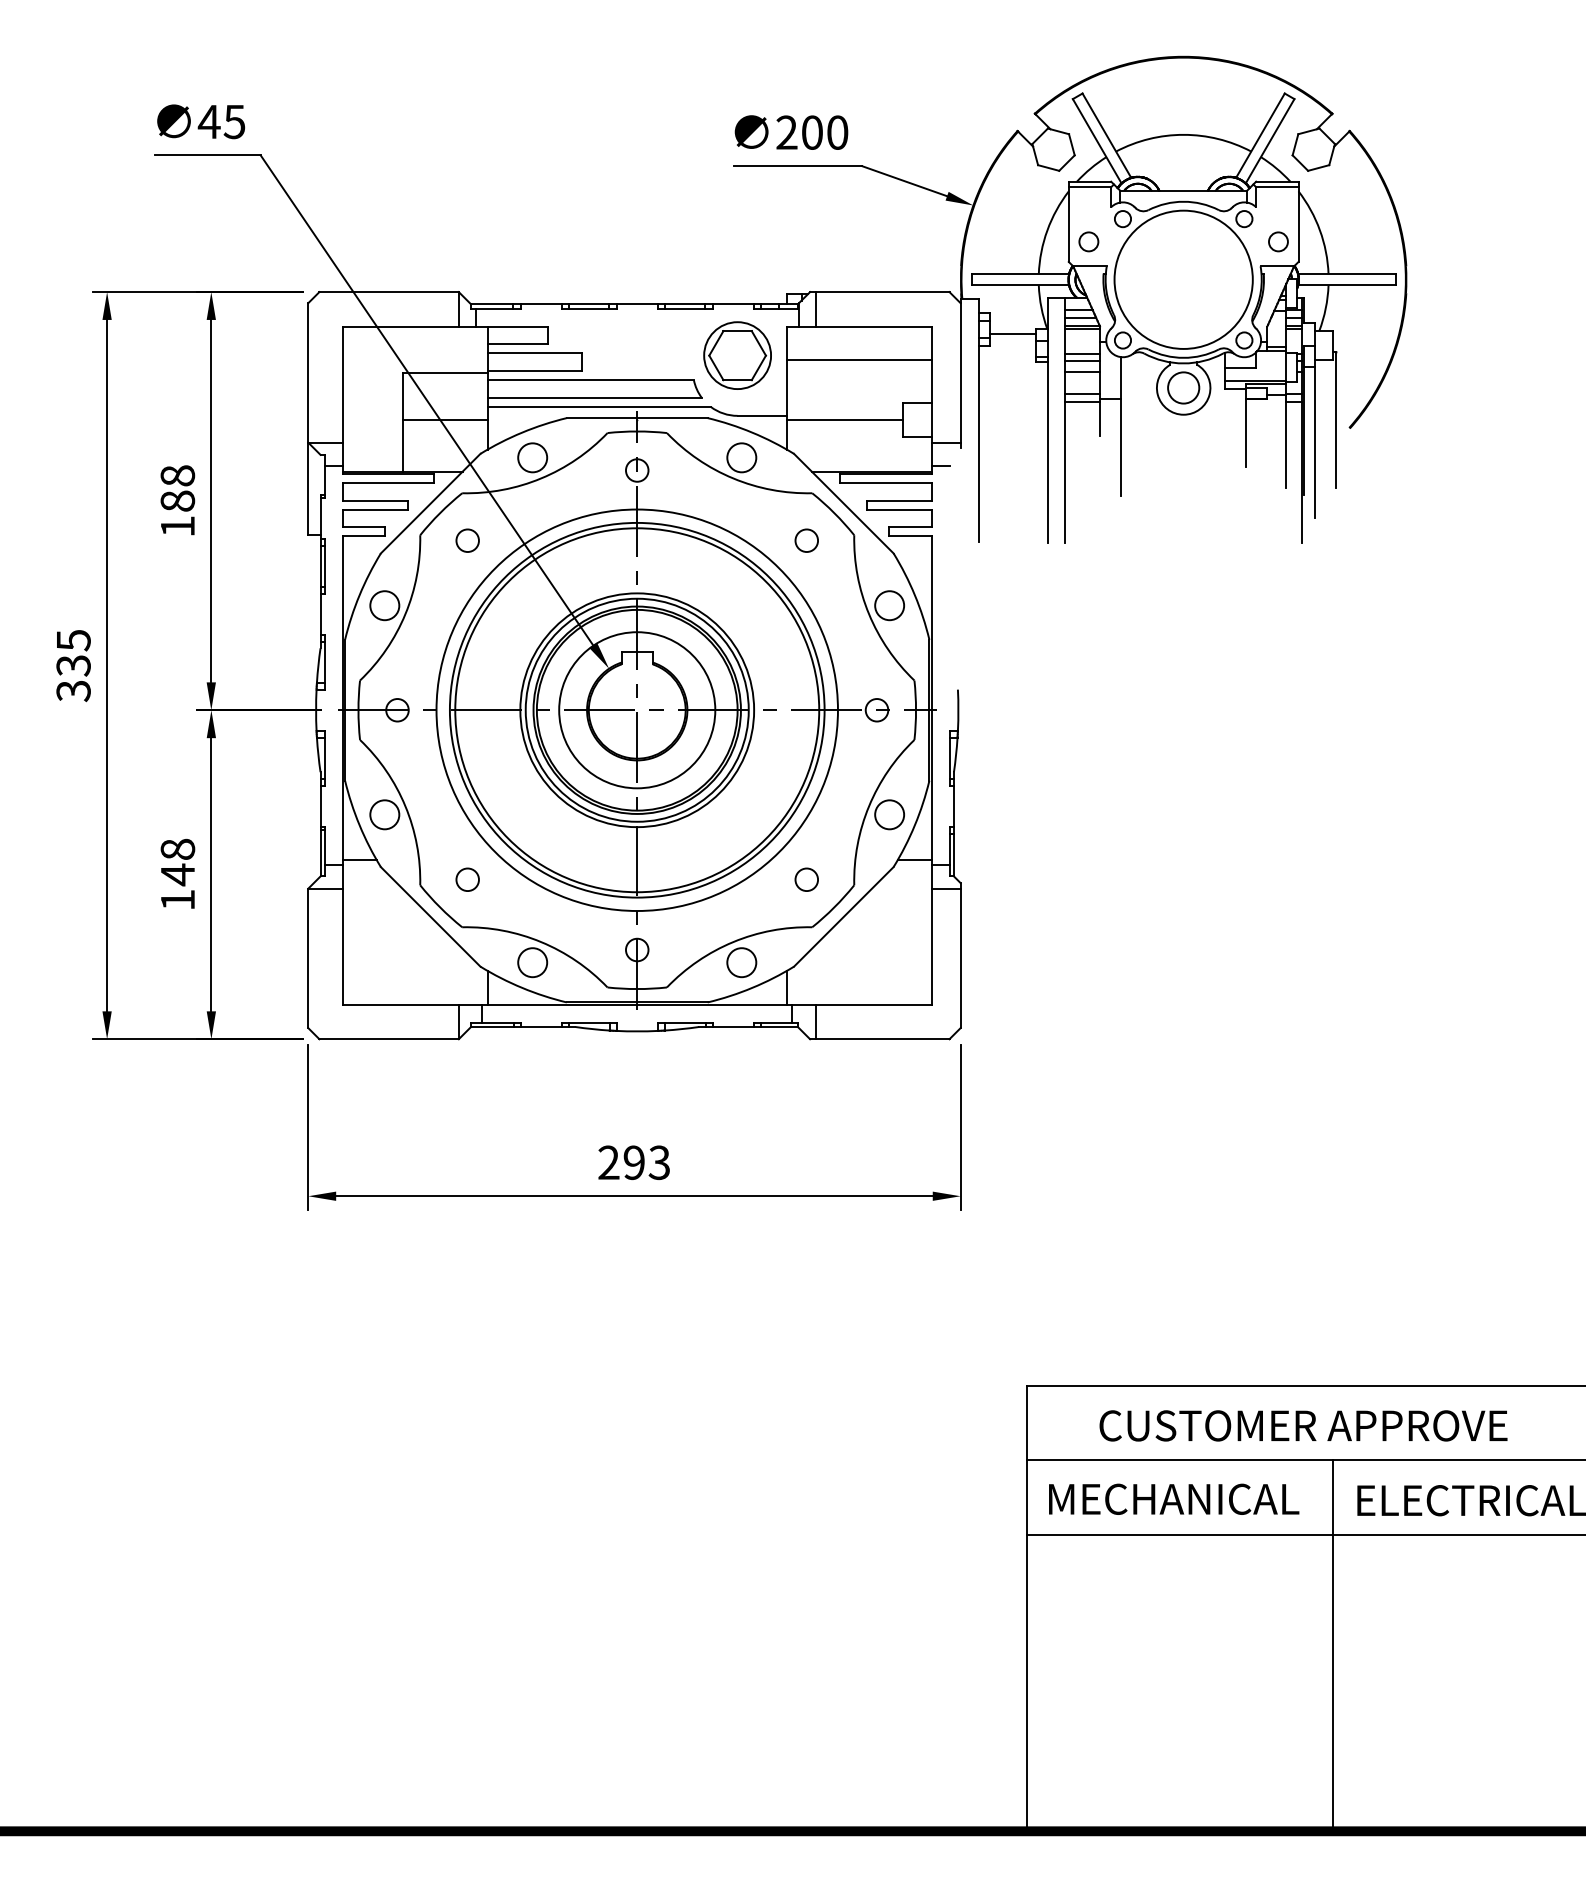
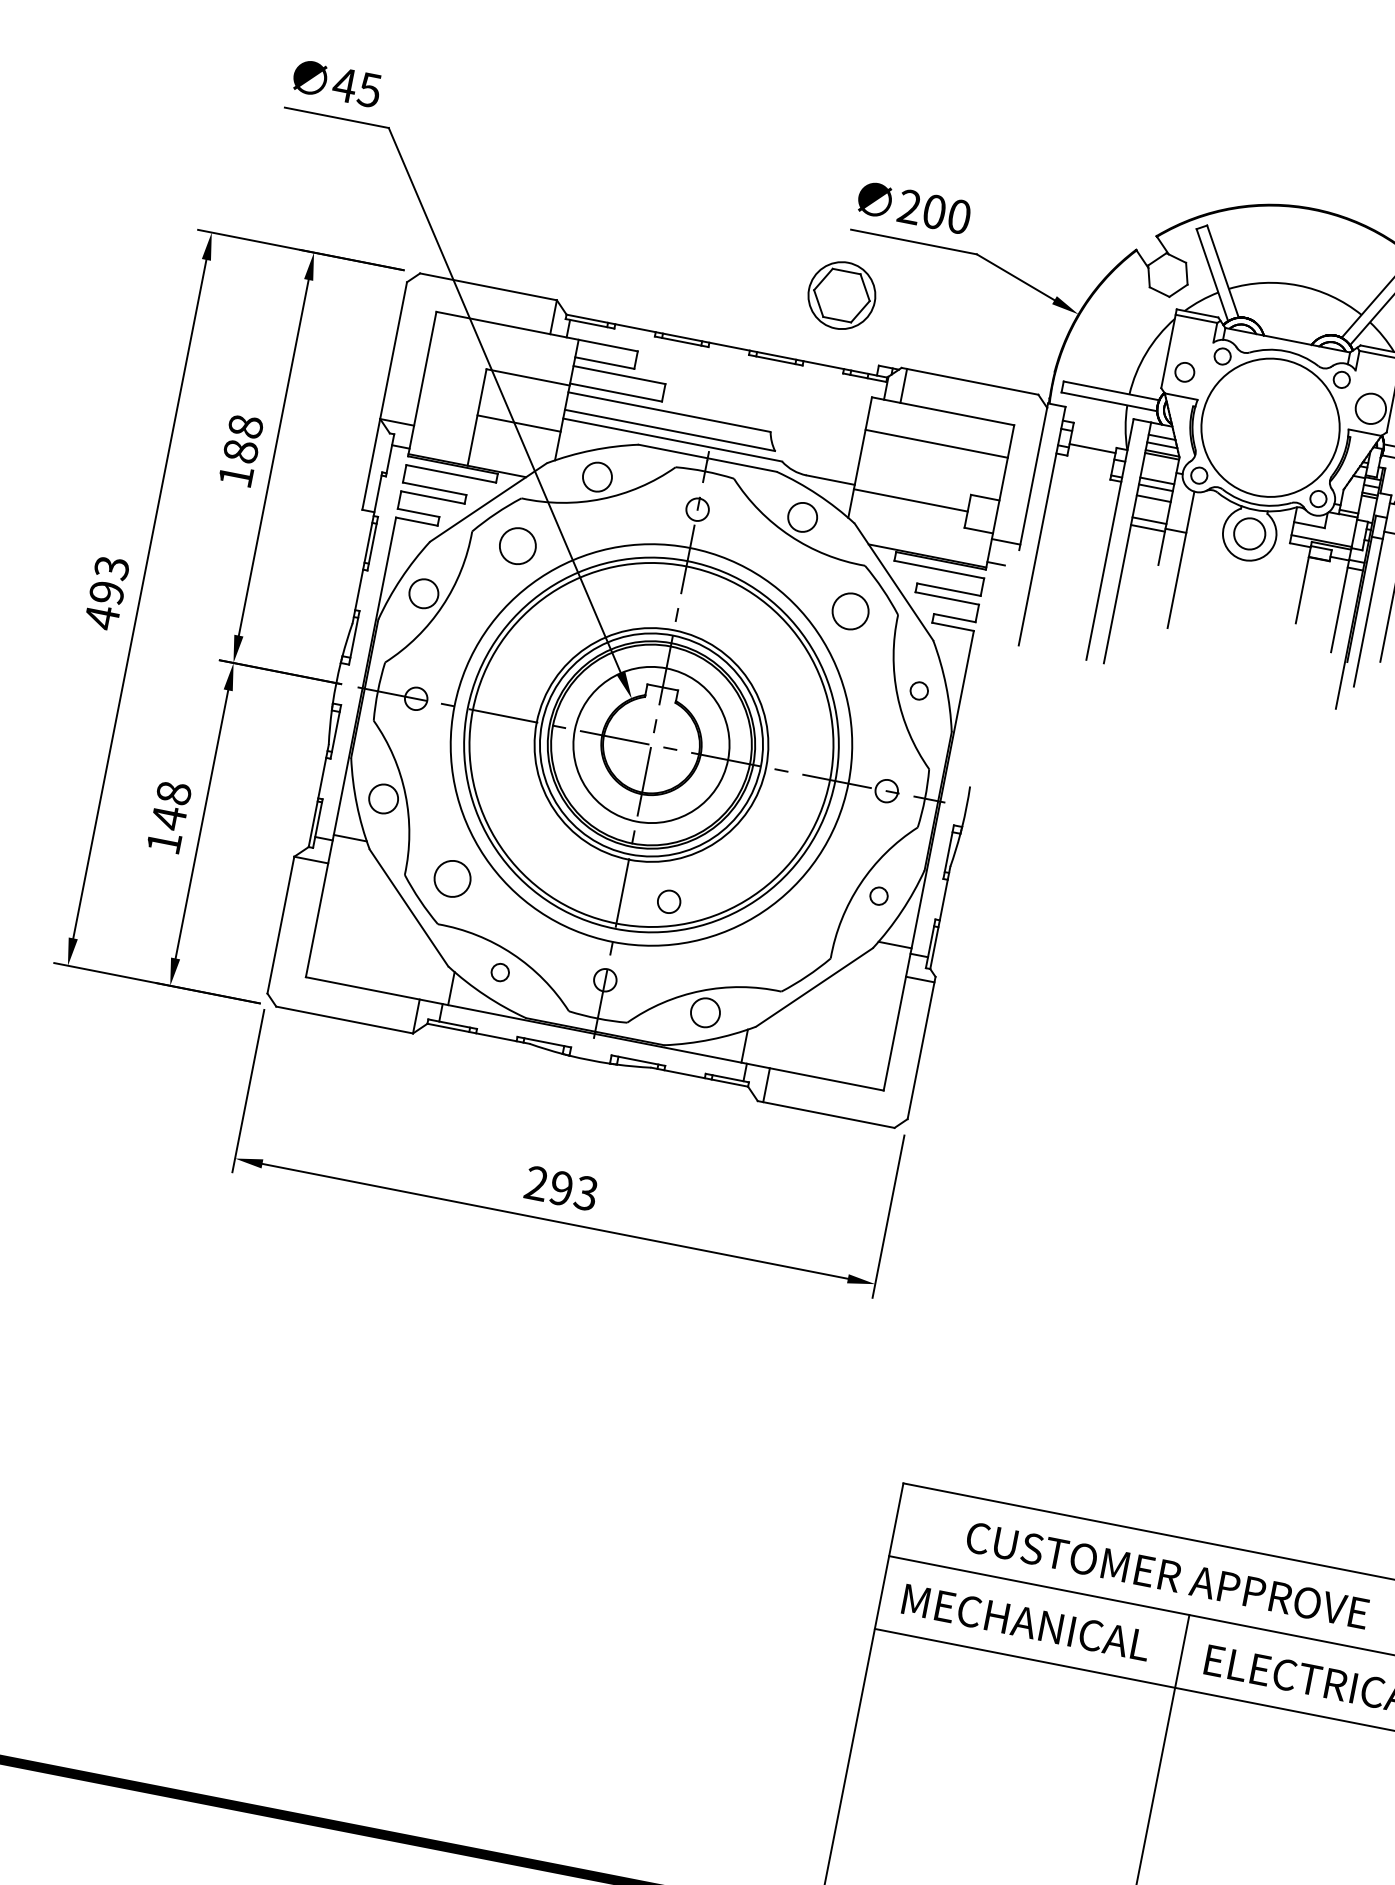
circle: (1278, 241) -> (1370, 408), size x1.6
part: (737, 355) -> (841, 295), moved
circle: (467, 540) -> (517, 545), size x1.6
circle: (806, 540) -> (850, 610), size x1.6
circle: (889, 605) -> (919, 690), size x0.6
text: (73, 666) -> (106, 593), 335 -> 493
circle: (889, 814) -> (878, 895), size x0.6
circle: (467, 879) -> (452, 878), size x1.6
circle: (806, 879) -> (668, 901), moved
circle: (532, 962) -> (500, 972), size x0.6

